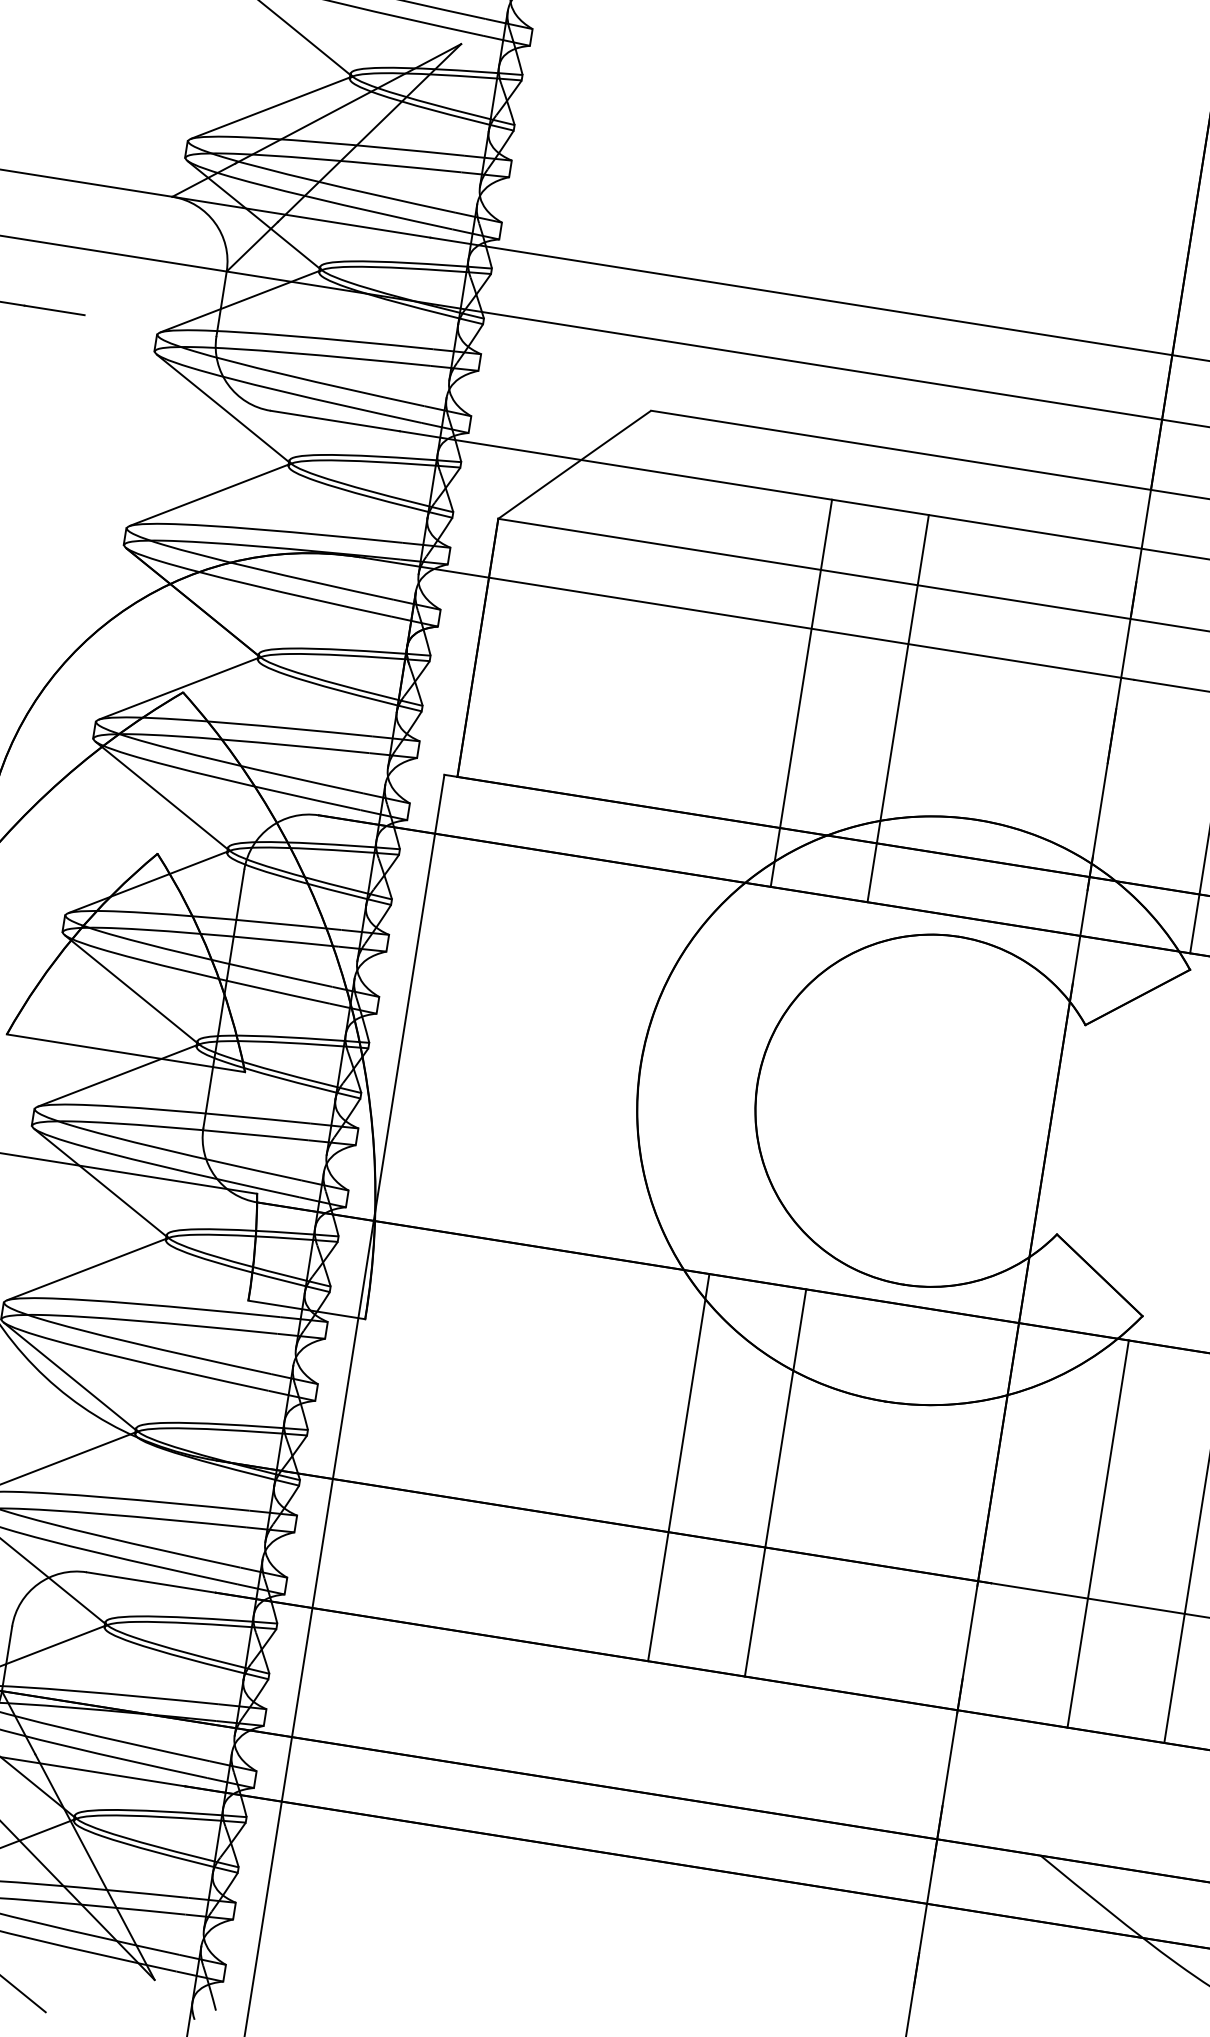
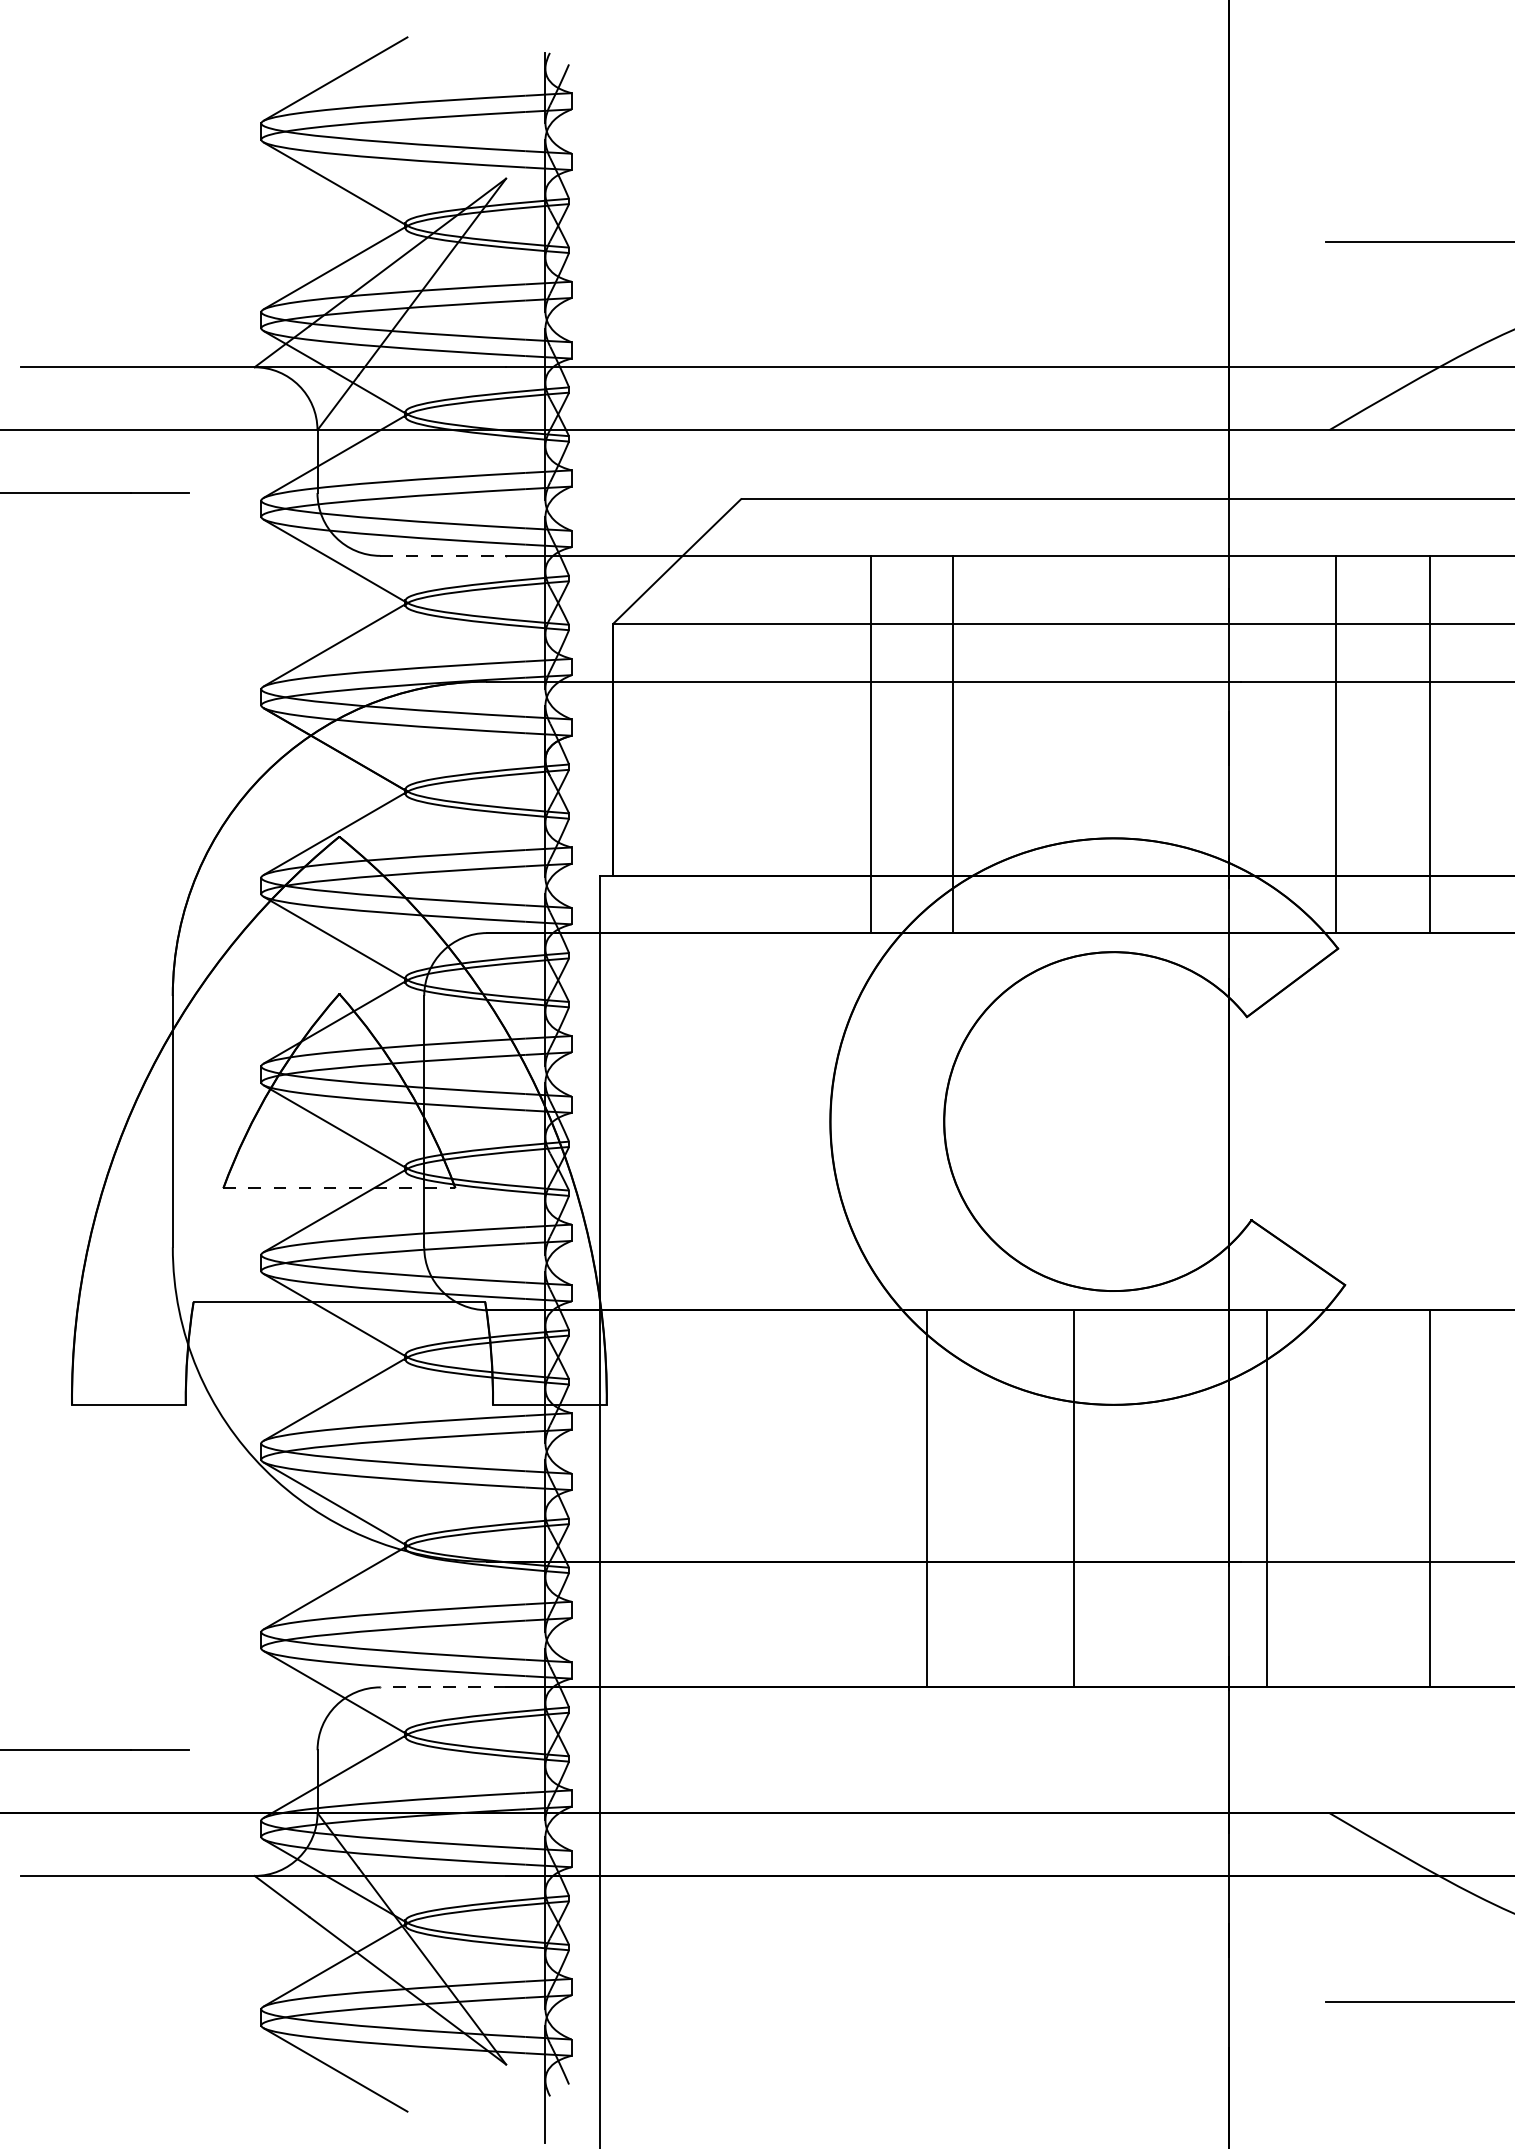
line: (335, 420) -> (443, 555), solid -> dashed
line: (801, 693) -> (871, 744), moved
line: (898, 708) -> (953, 744), moved
line: (126, 1053) -> (339, 1188), solid -> dashed
line: (775, 1482) -> (1074, 1498), moved
line: (1098, 1533) -> (1266, 1498), moved
line: (151, 1582) -> (443, 1687), solid -> dashed

